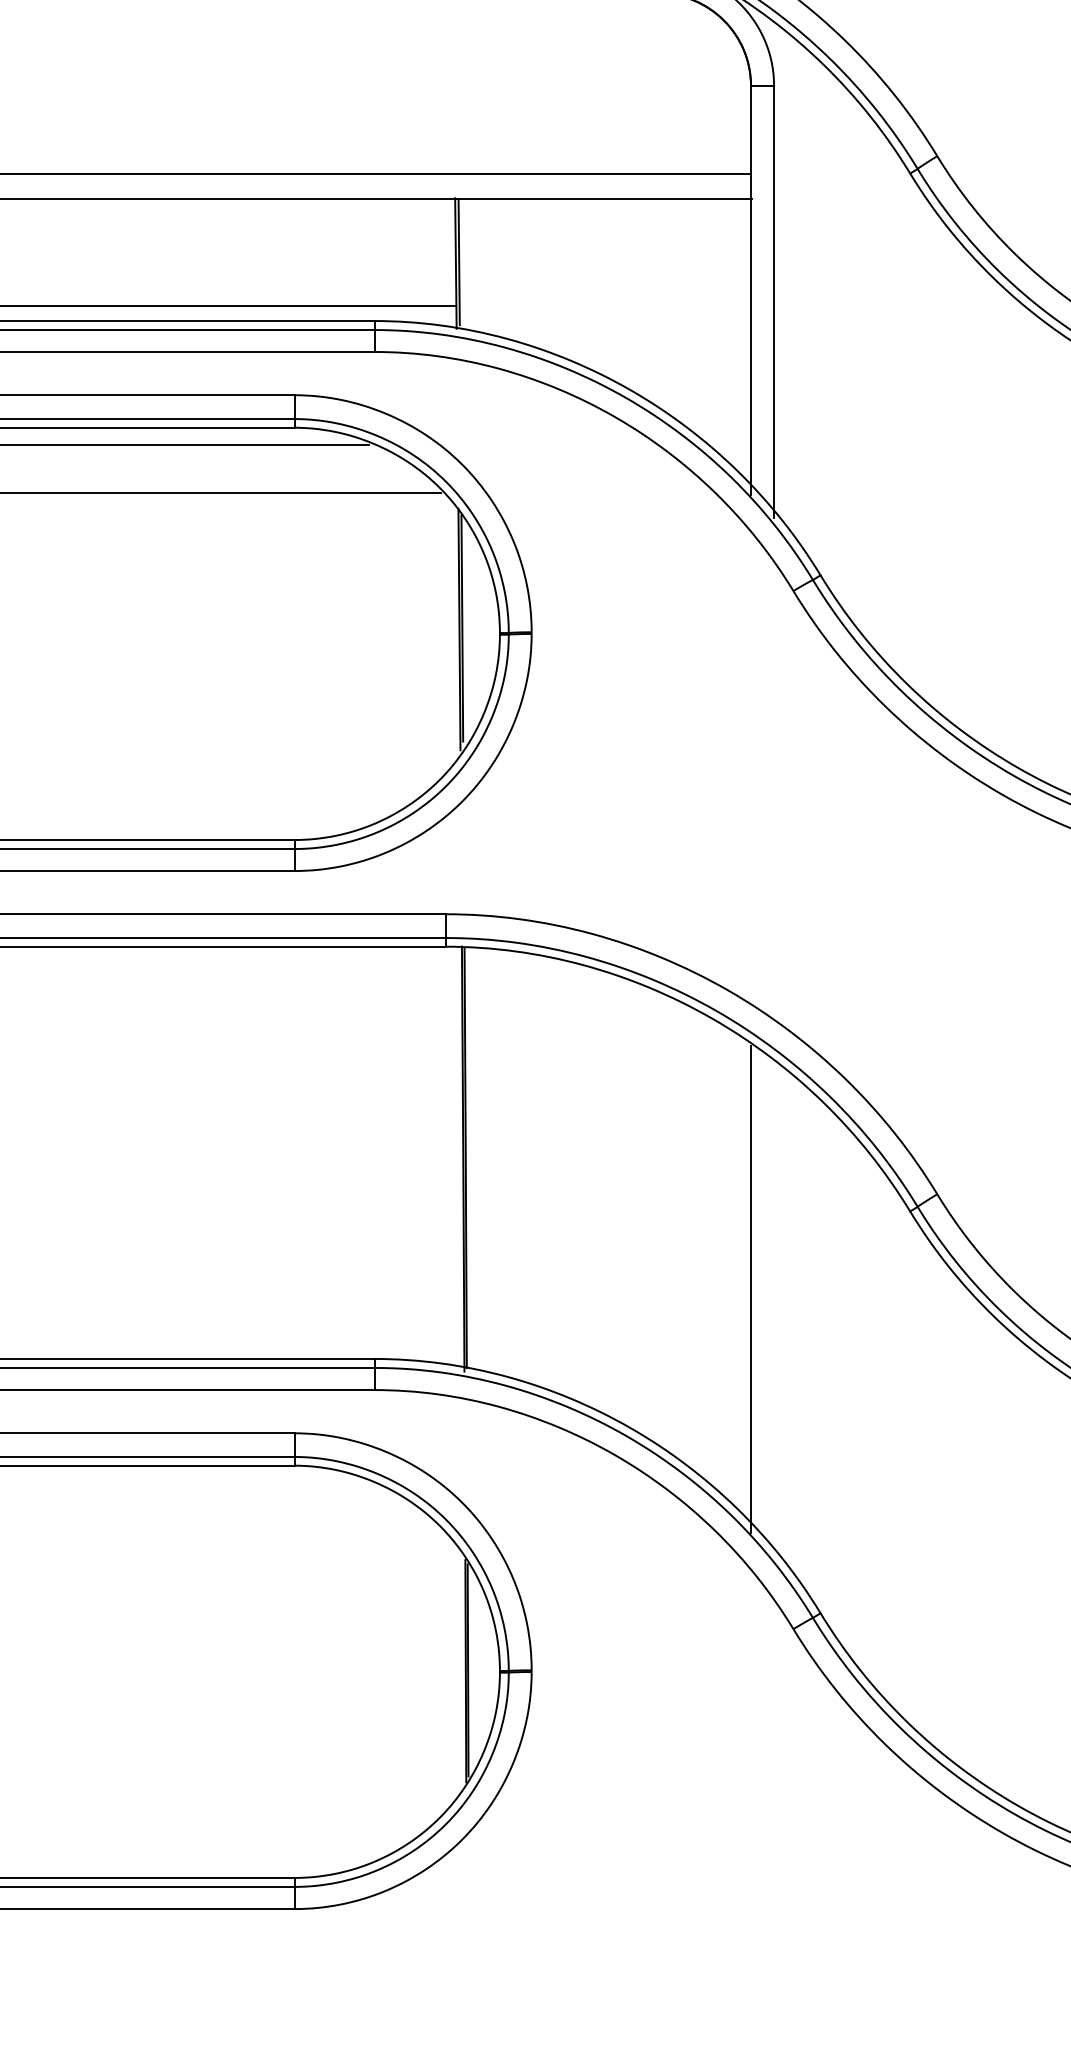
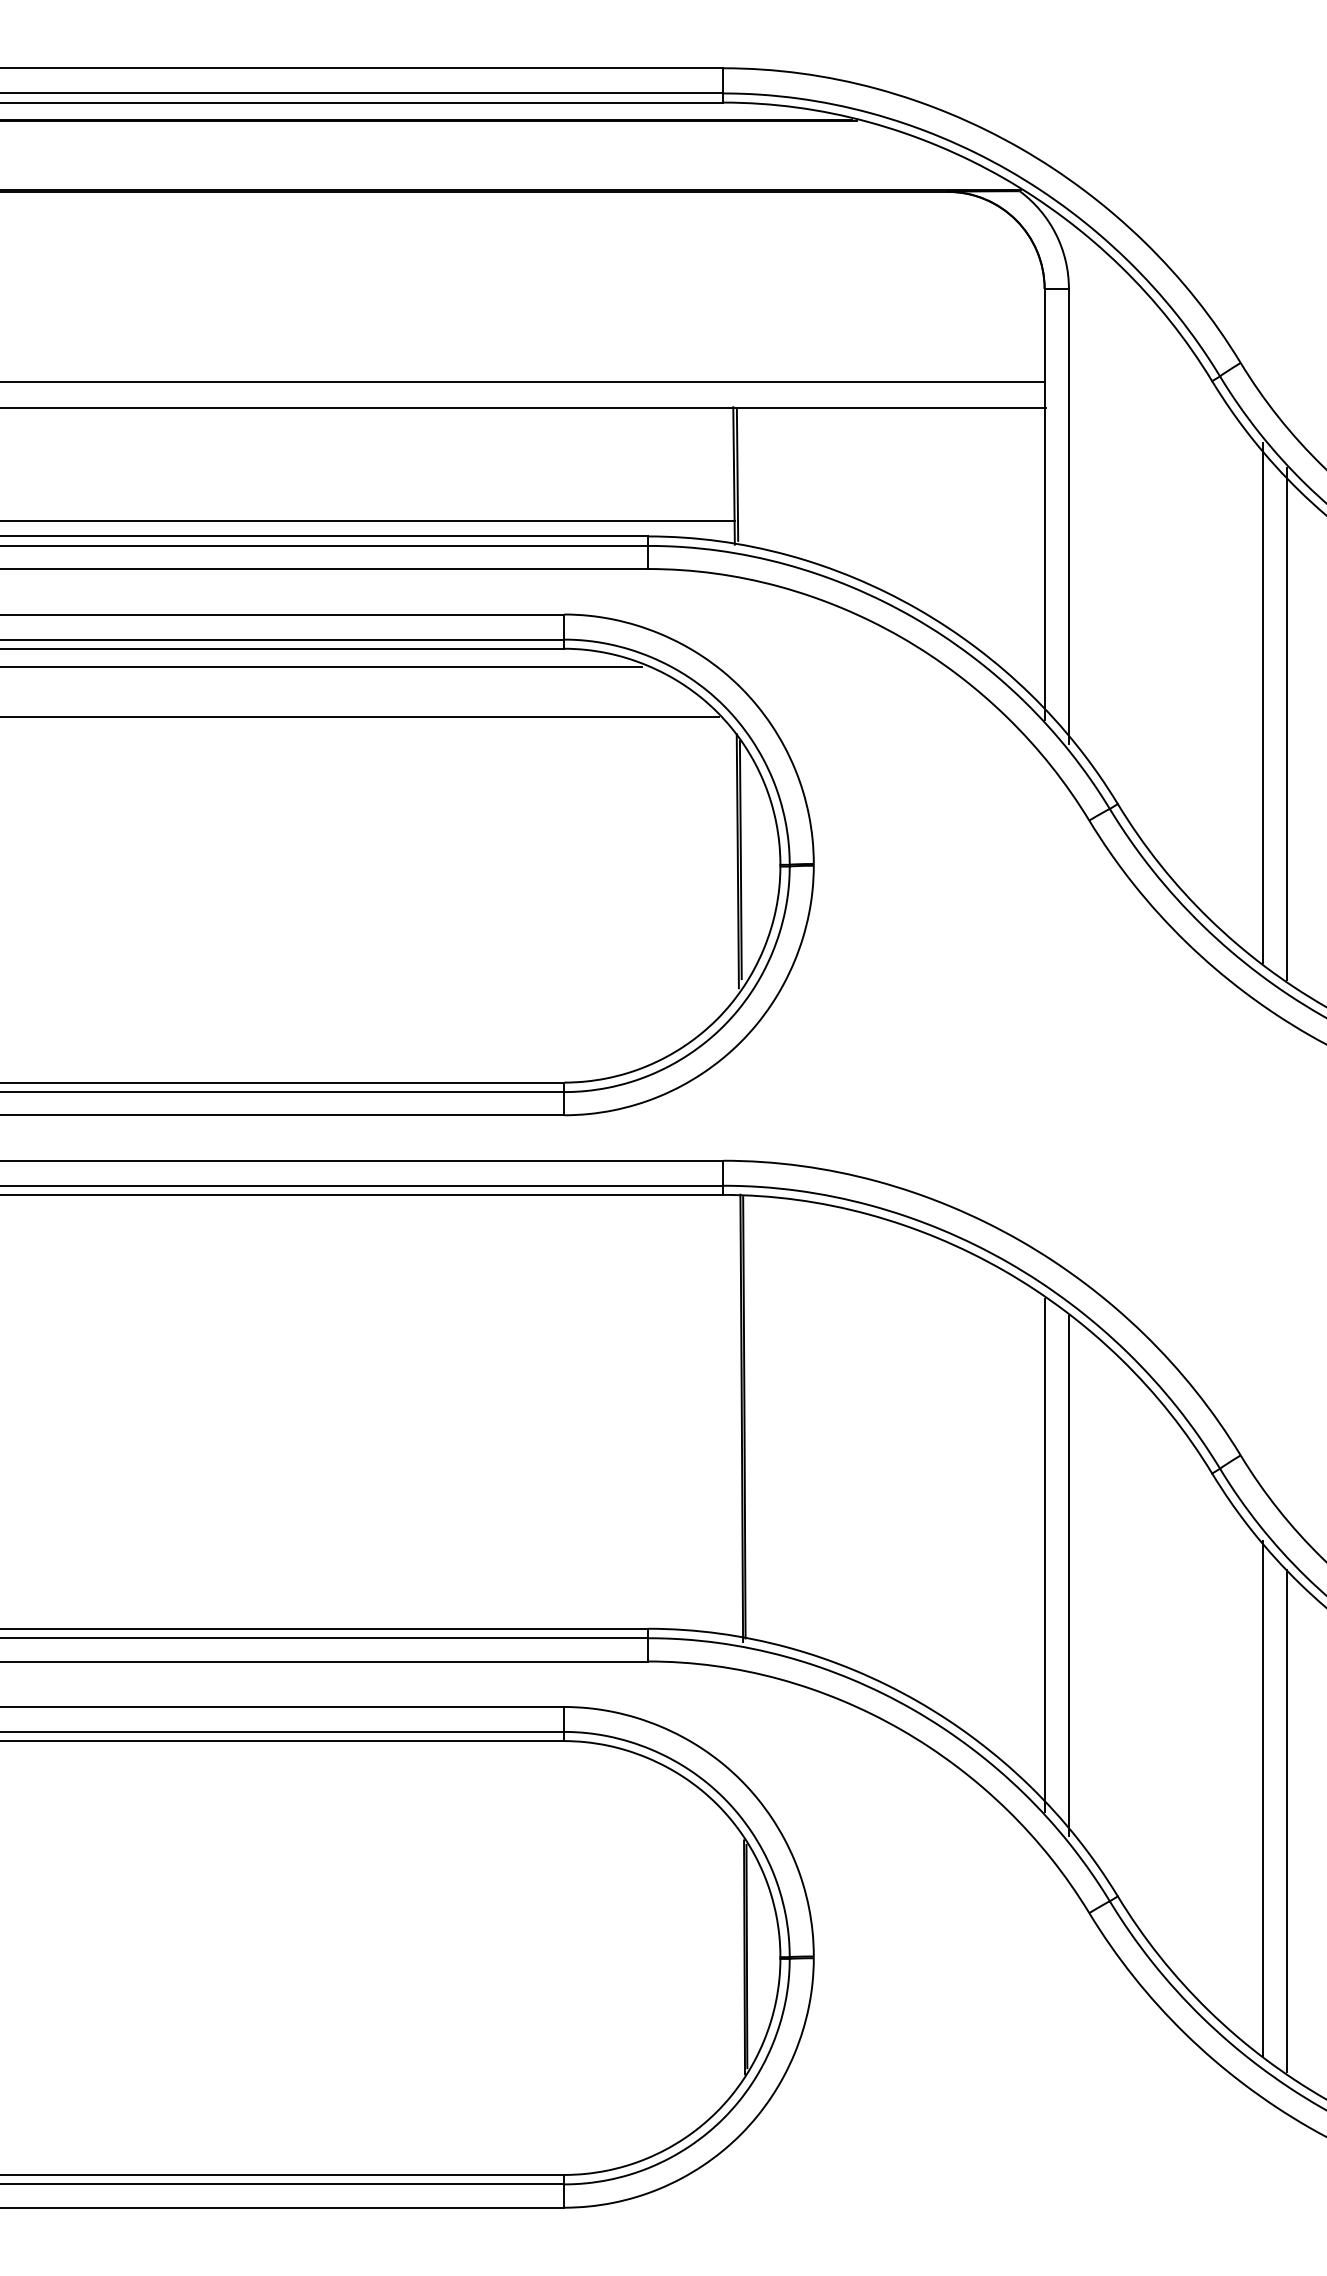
line: (958, 479) -> (1263, 703), added
line: (981, 498) -> (1287, 723), added
line: (773, 1308) -> (1068, 1575), added
line: (958, 1520) -> (1263, 1798), added
line: (981, 1542) -> (1287, 1821), added

